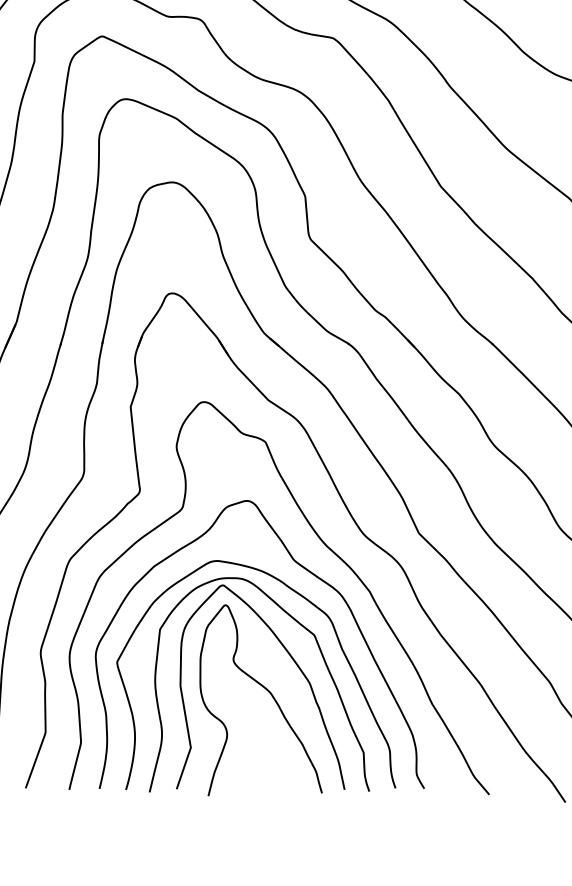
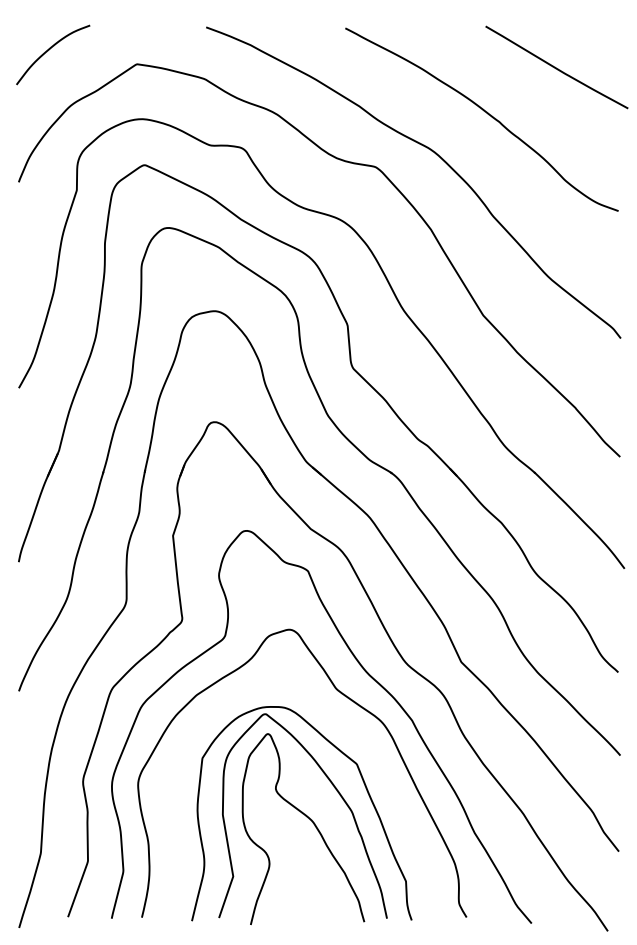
curve: (340, 647) -> (382, 776), removed

